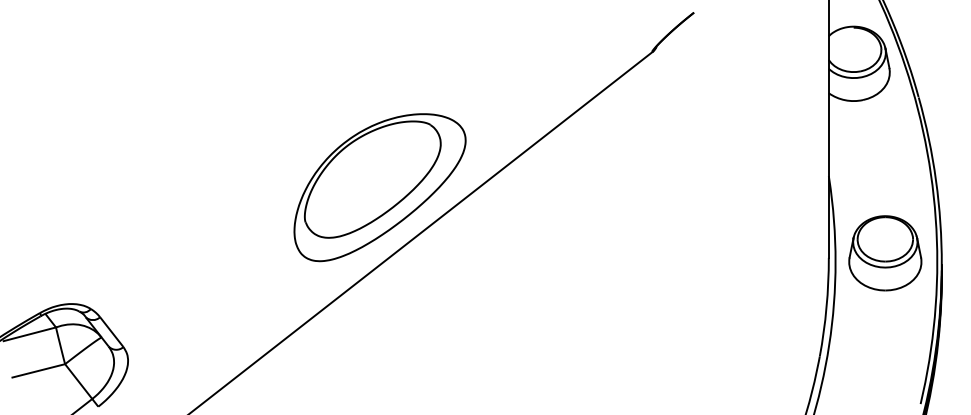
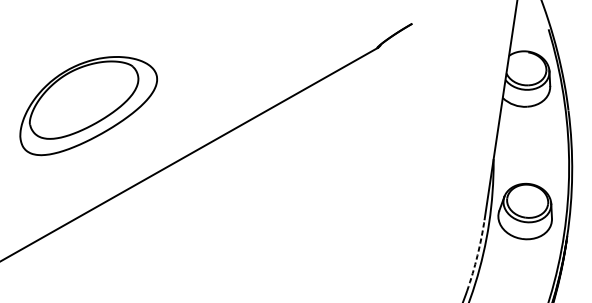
part: (379, 187) -> (88, 107), moved
part: (885, 253) -> (526, 211), moved
arc: (826, 307) -> (477, 255), solid -> dashed

